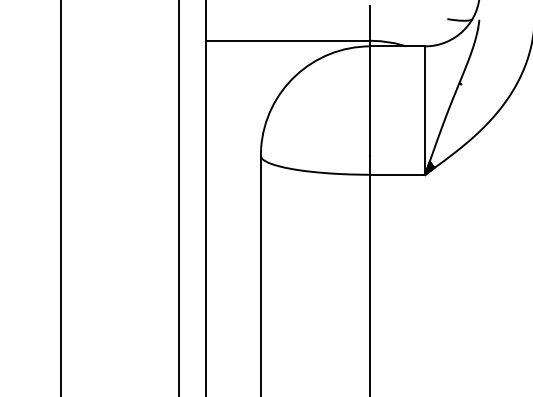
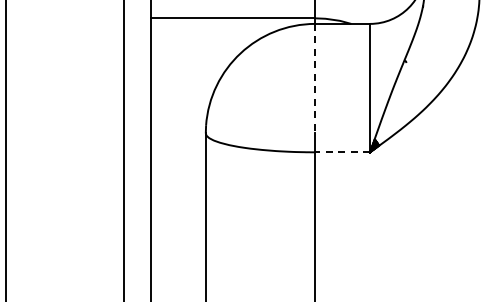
line: (370, 101) -> (315, 79), solid -> dashed
line: (397, 174) -> (342, 152), solid -> dashed

